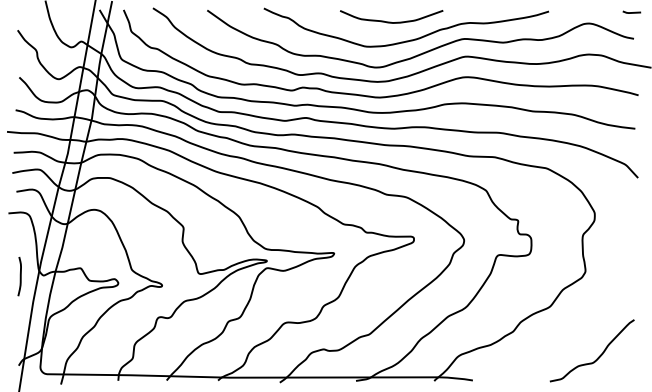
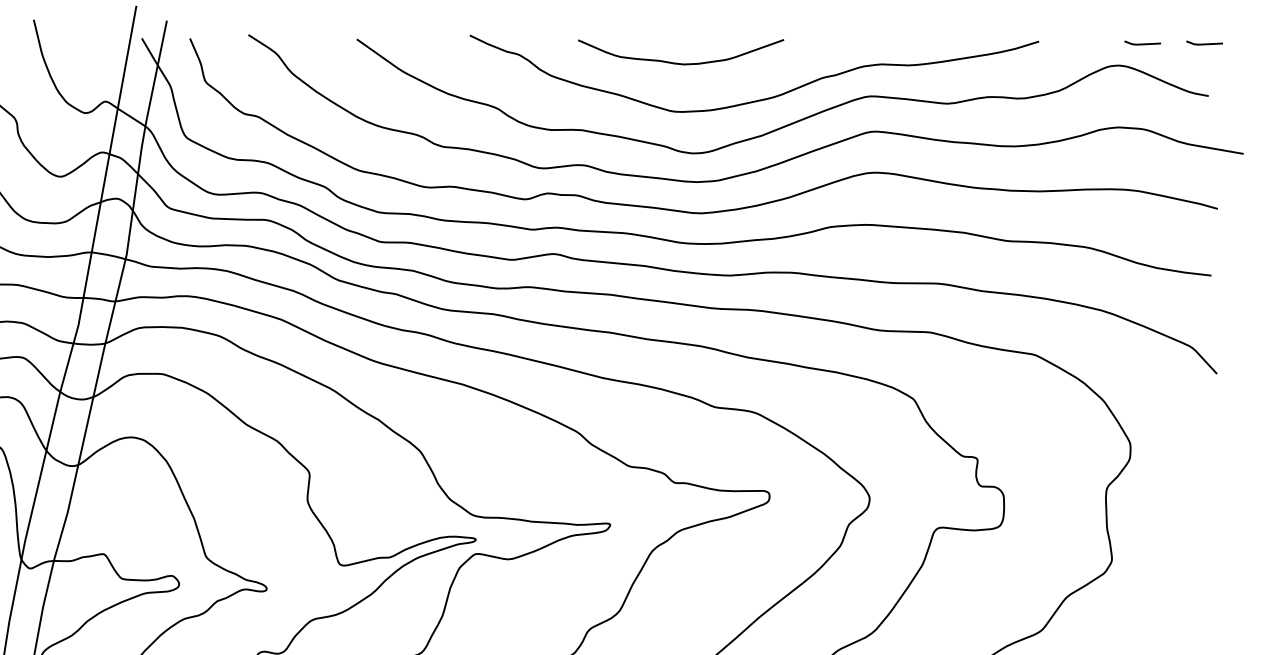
line: (600, 12) -> (1141, 43), added
curve: (391, 21) -> (680, 61), moved

